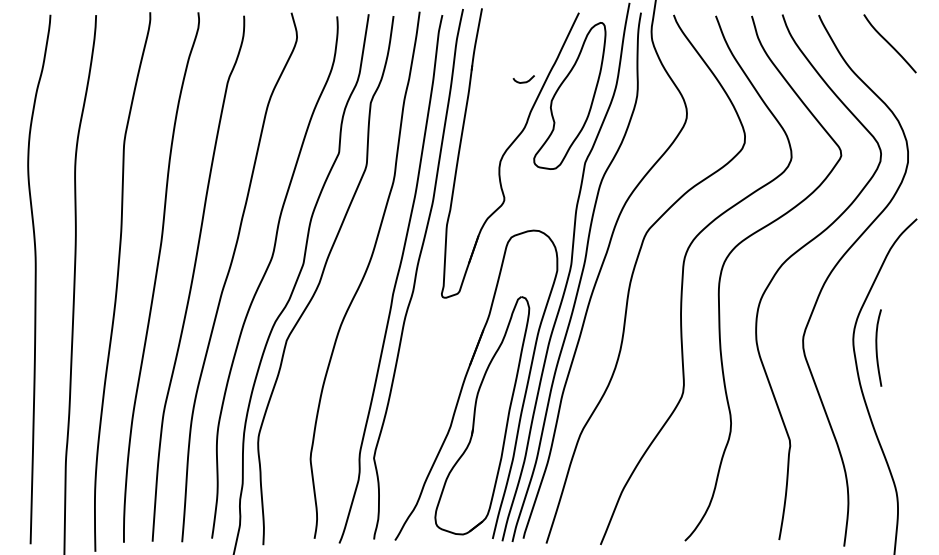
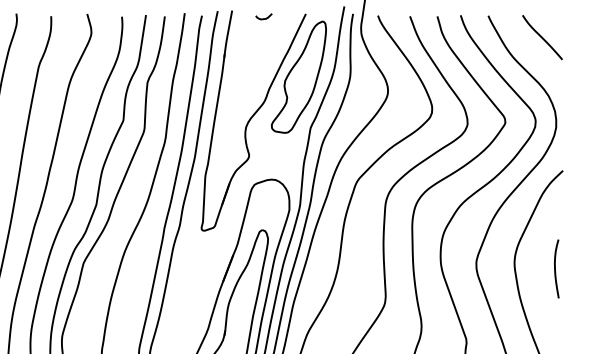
curve: (523, 81) -> (263, 18), moved
curve: (877, 347) -> (555, 268), moved

